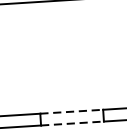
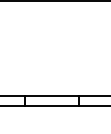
line: (71, 112) -> (52, 96), dashed -> solid
line: (72, 123) -> (52, 106), dashed -> solid

